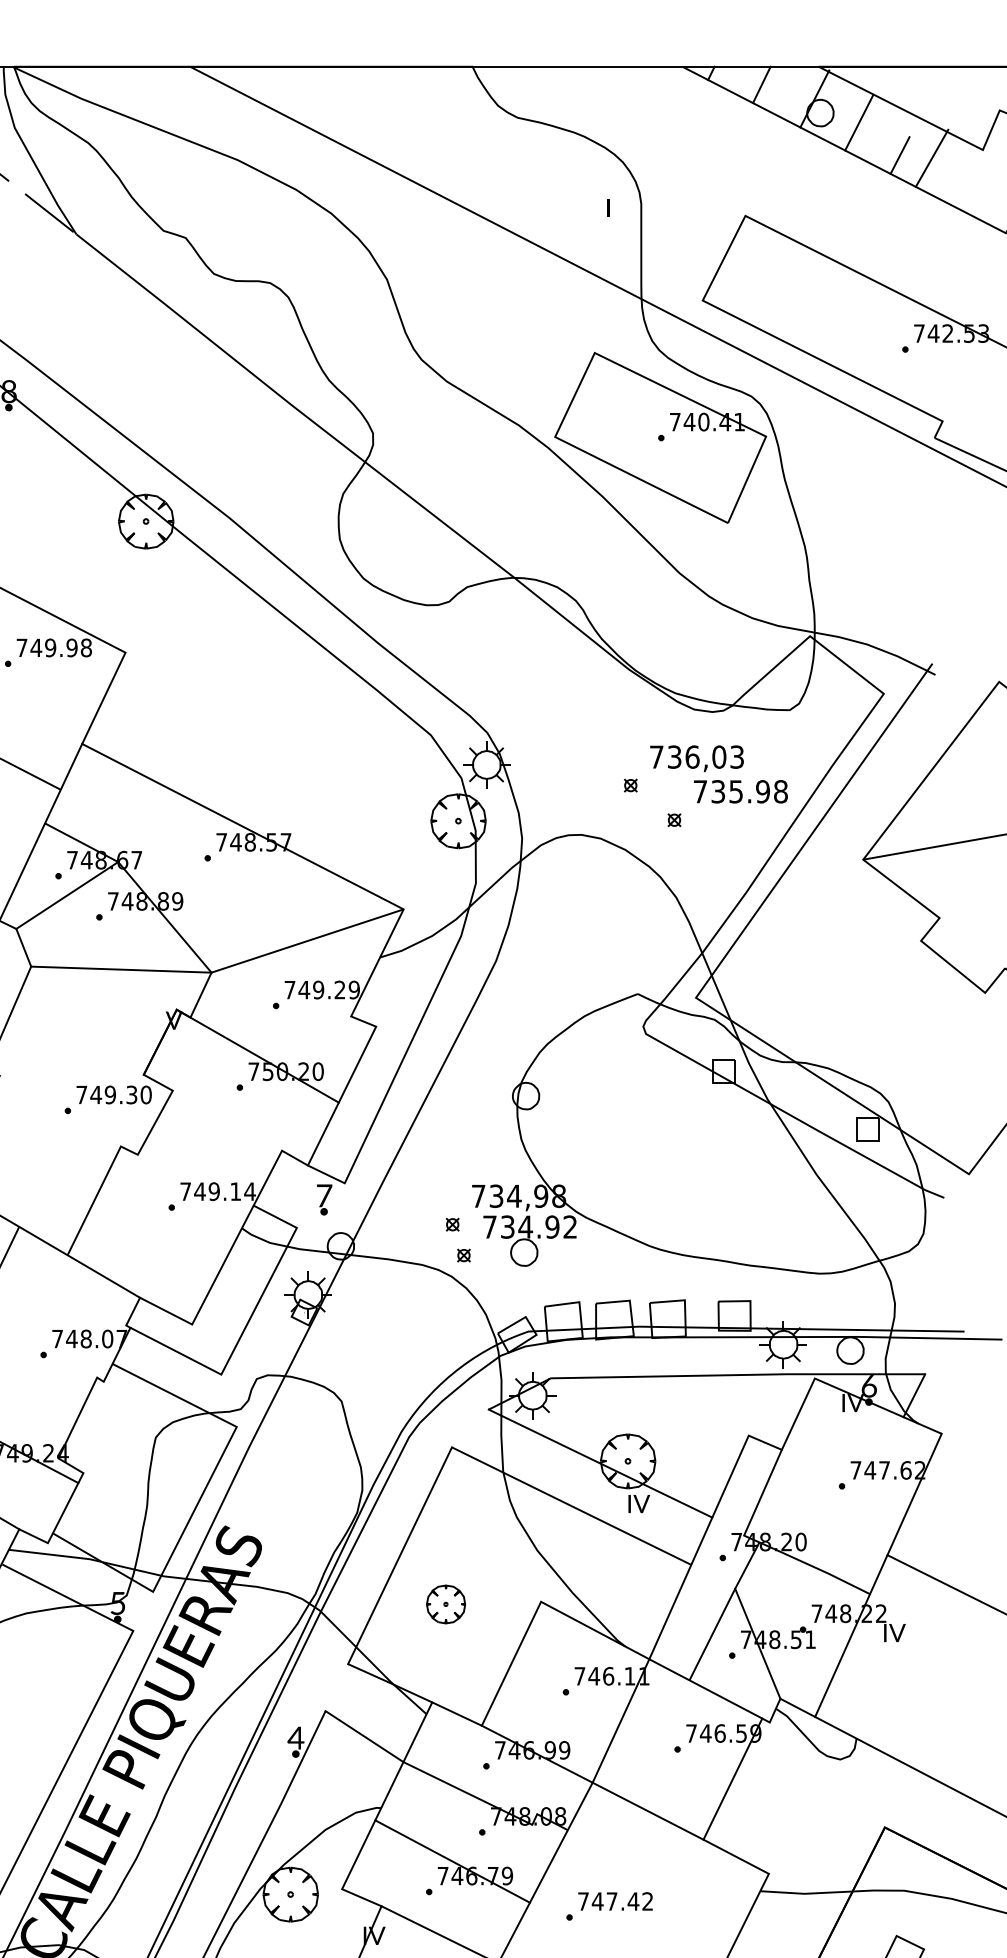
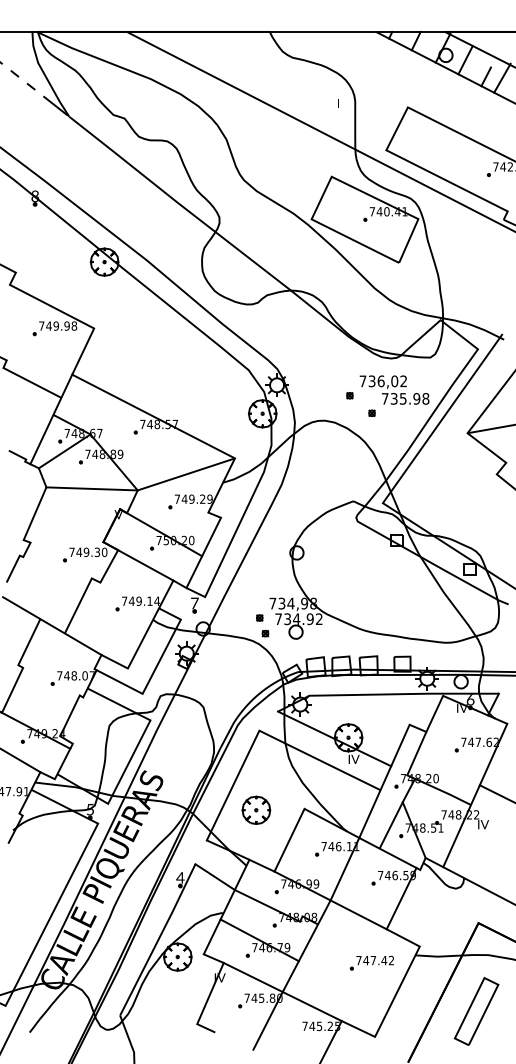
text: (736, 757) -> (403, 381), 736,03 -> 736,02
line: (213, 1113) -> (138, 561), added
part: (446, 1603) -> (256, 809), size x1.43
part: (608, 1905) -> (371, 962), moved

